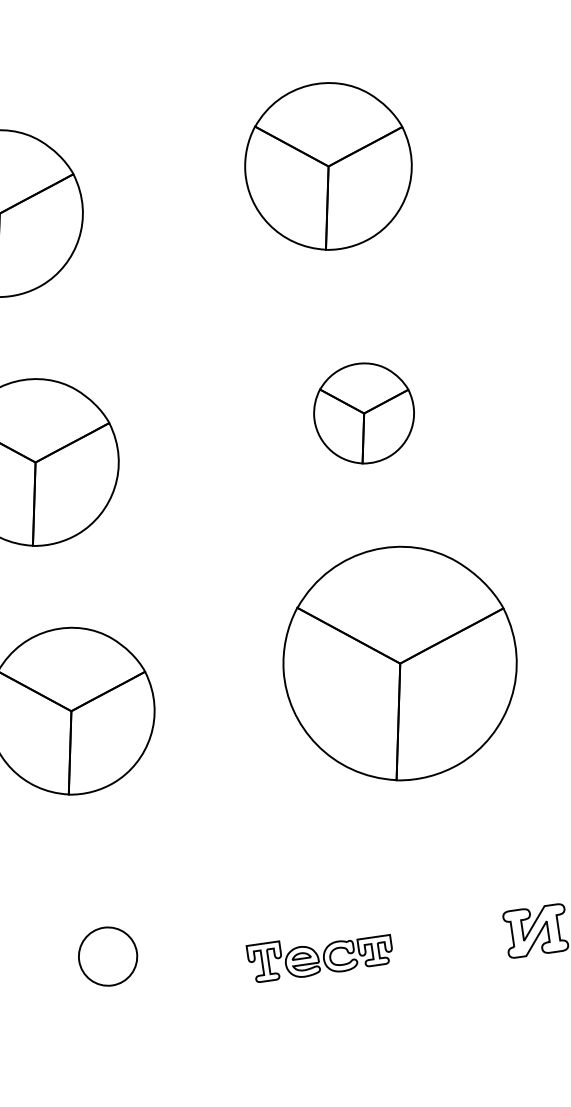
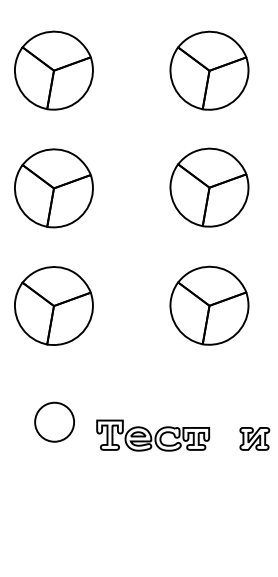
part: (364, 413) -> (209, 187), size x1.67
part: (400, 662) -> (209, 305), size x0.71
part: (319, 954) -> (152, 435), size x1.67
part: (107, 955) -> (54, 421), size x1.43

